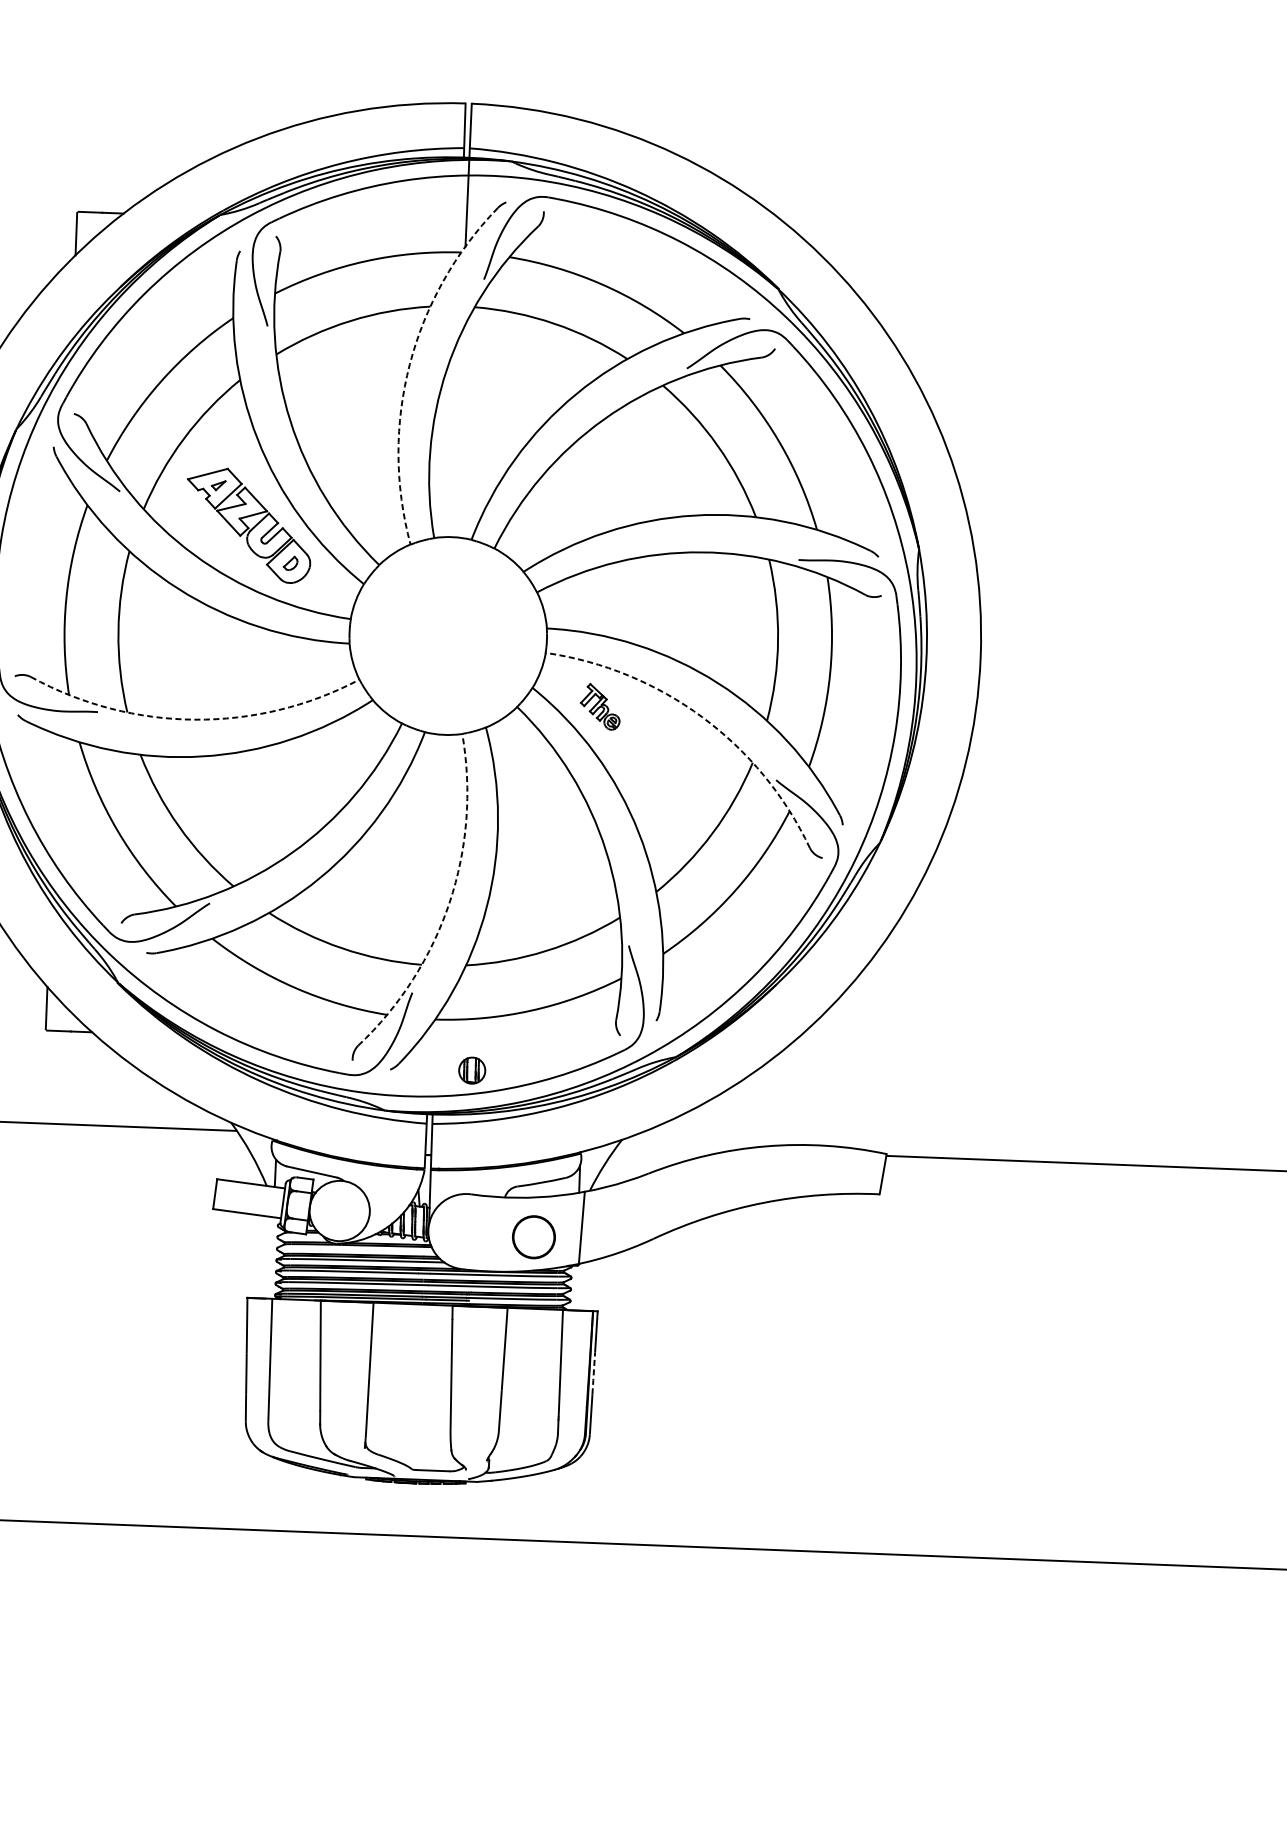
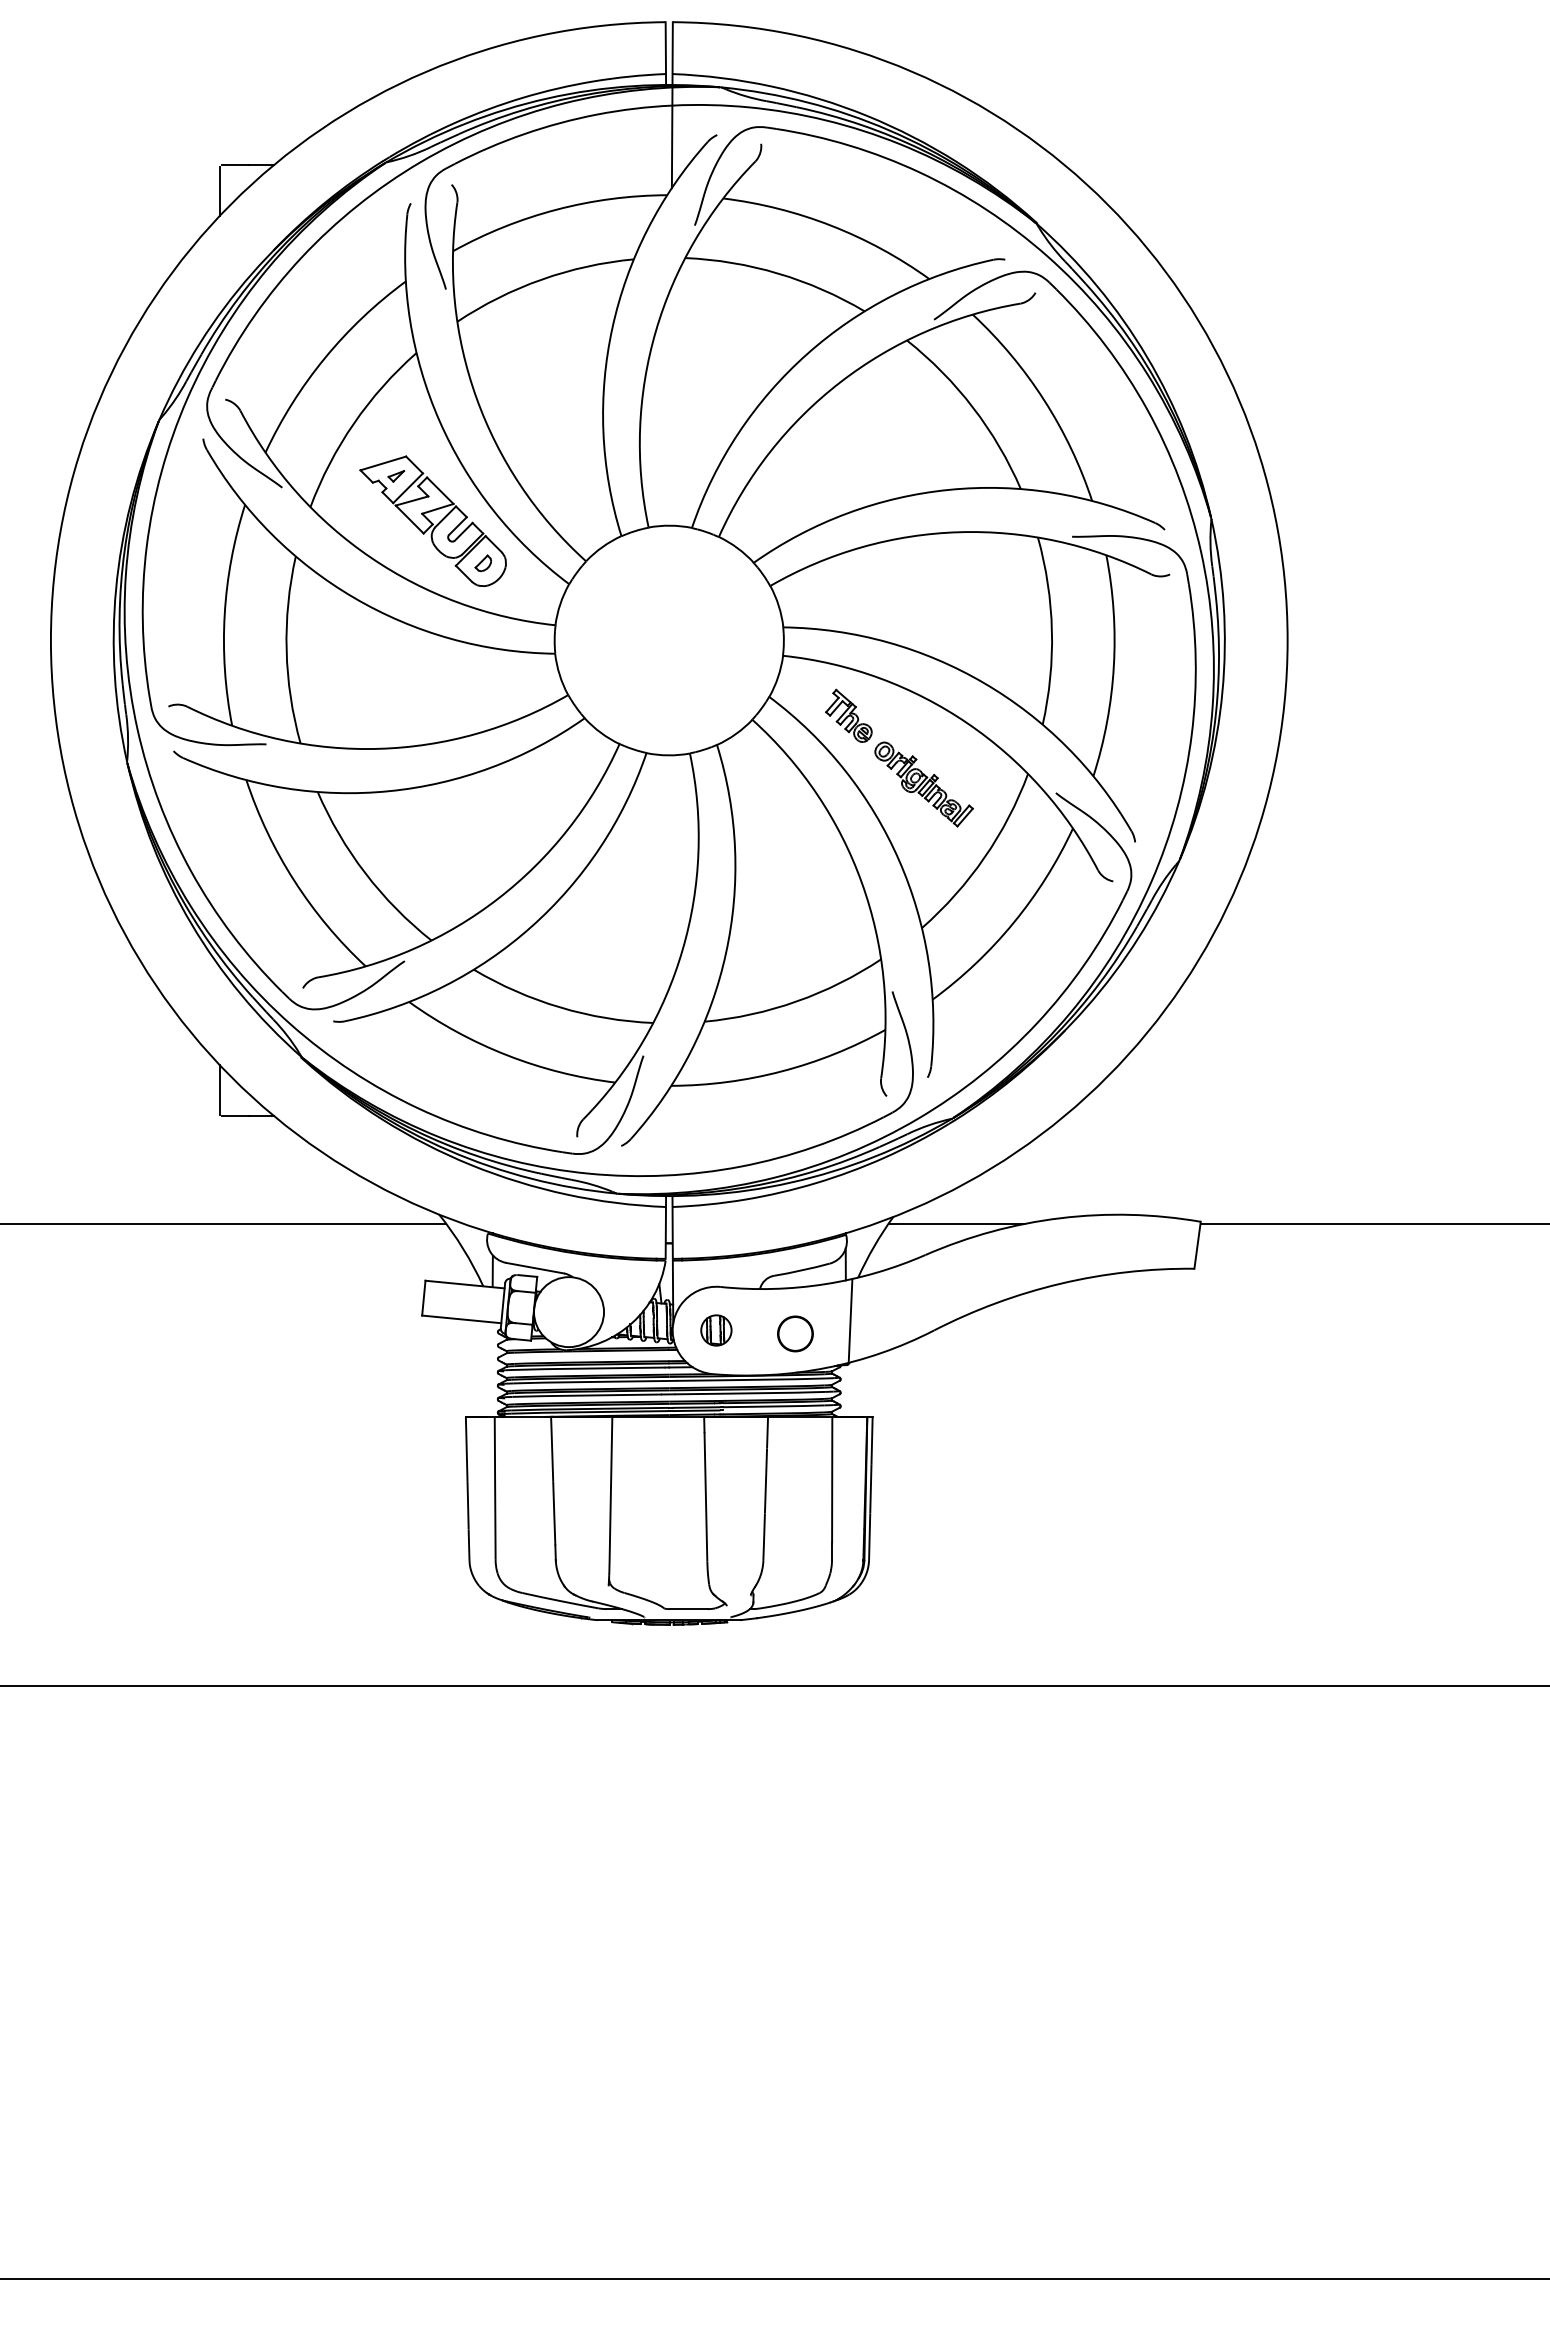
arc: (409, 364) -> (612, 327), dashed -> solid
arc: (702, 717) -> (967, 723), dashed -> solid
arc: (195, 719) -> (379, 748), dashed -> solid
part: (662, 768) -> (923, 784), added
arc: (449, 902) -> (682, 949), dashed -> solid
part: (472, 1070) -> (716, 1330), moved
line: (676, 1147) -> (956, 1223), added
circle: (534, 1236) -> (795, 1333), size x0.71
line: (593, 1373) -> (870, 1489), dashed -> solid

